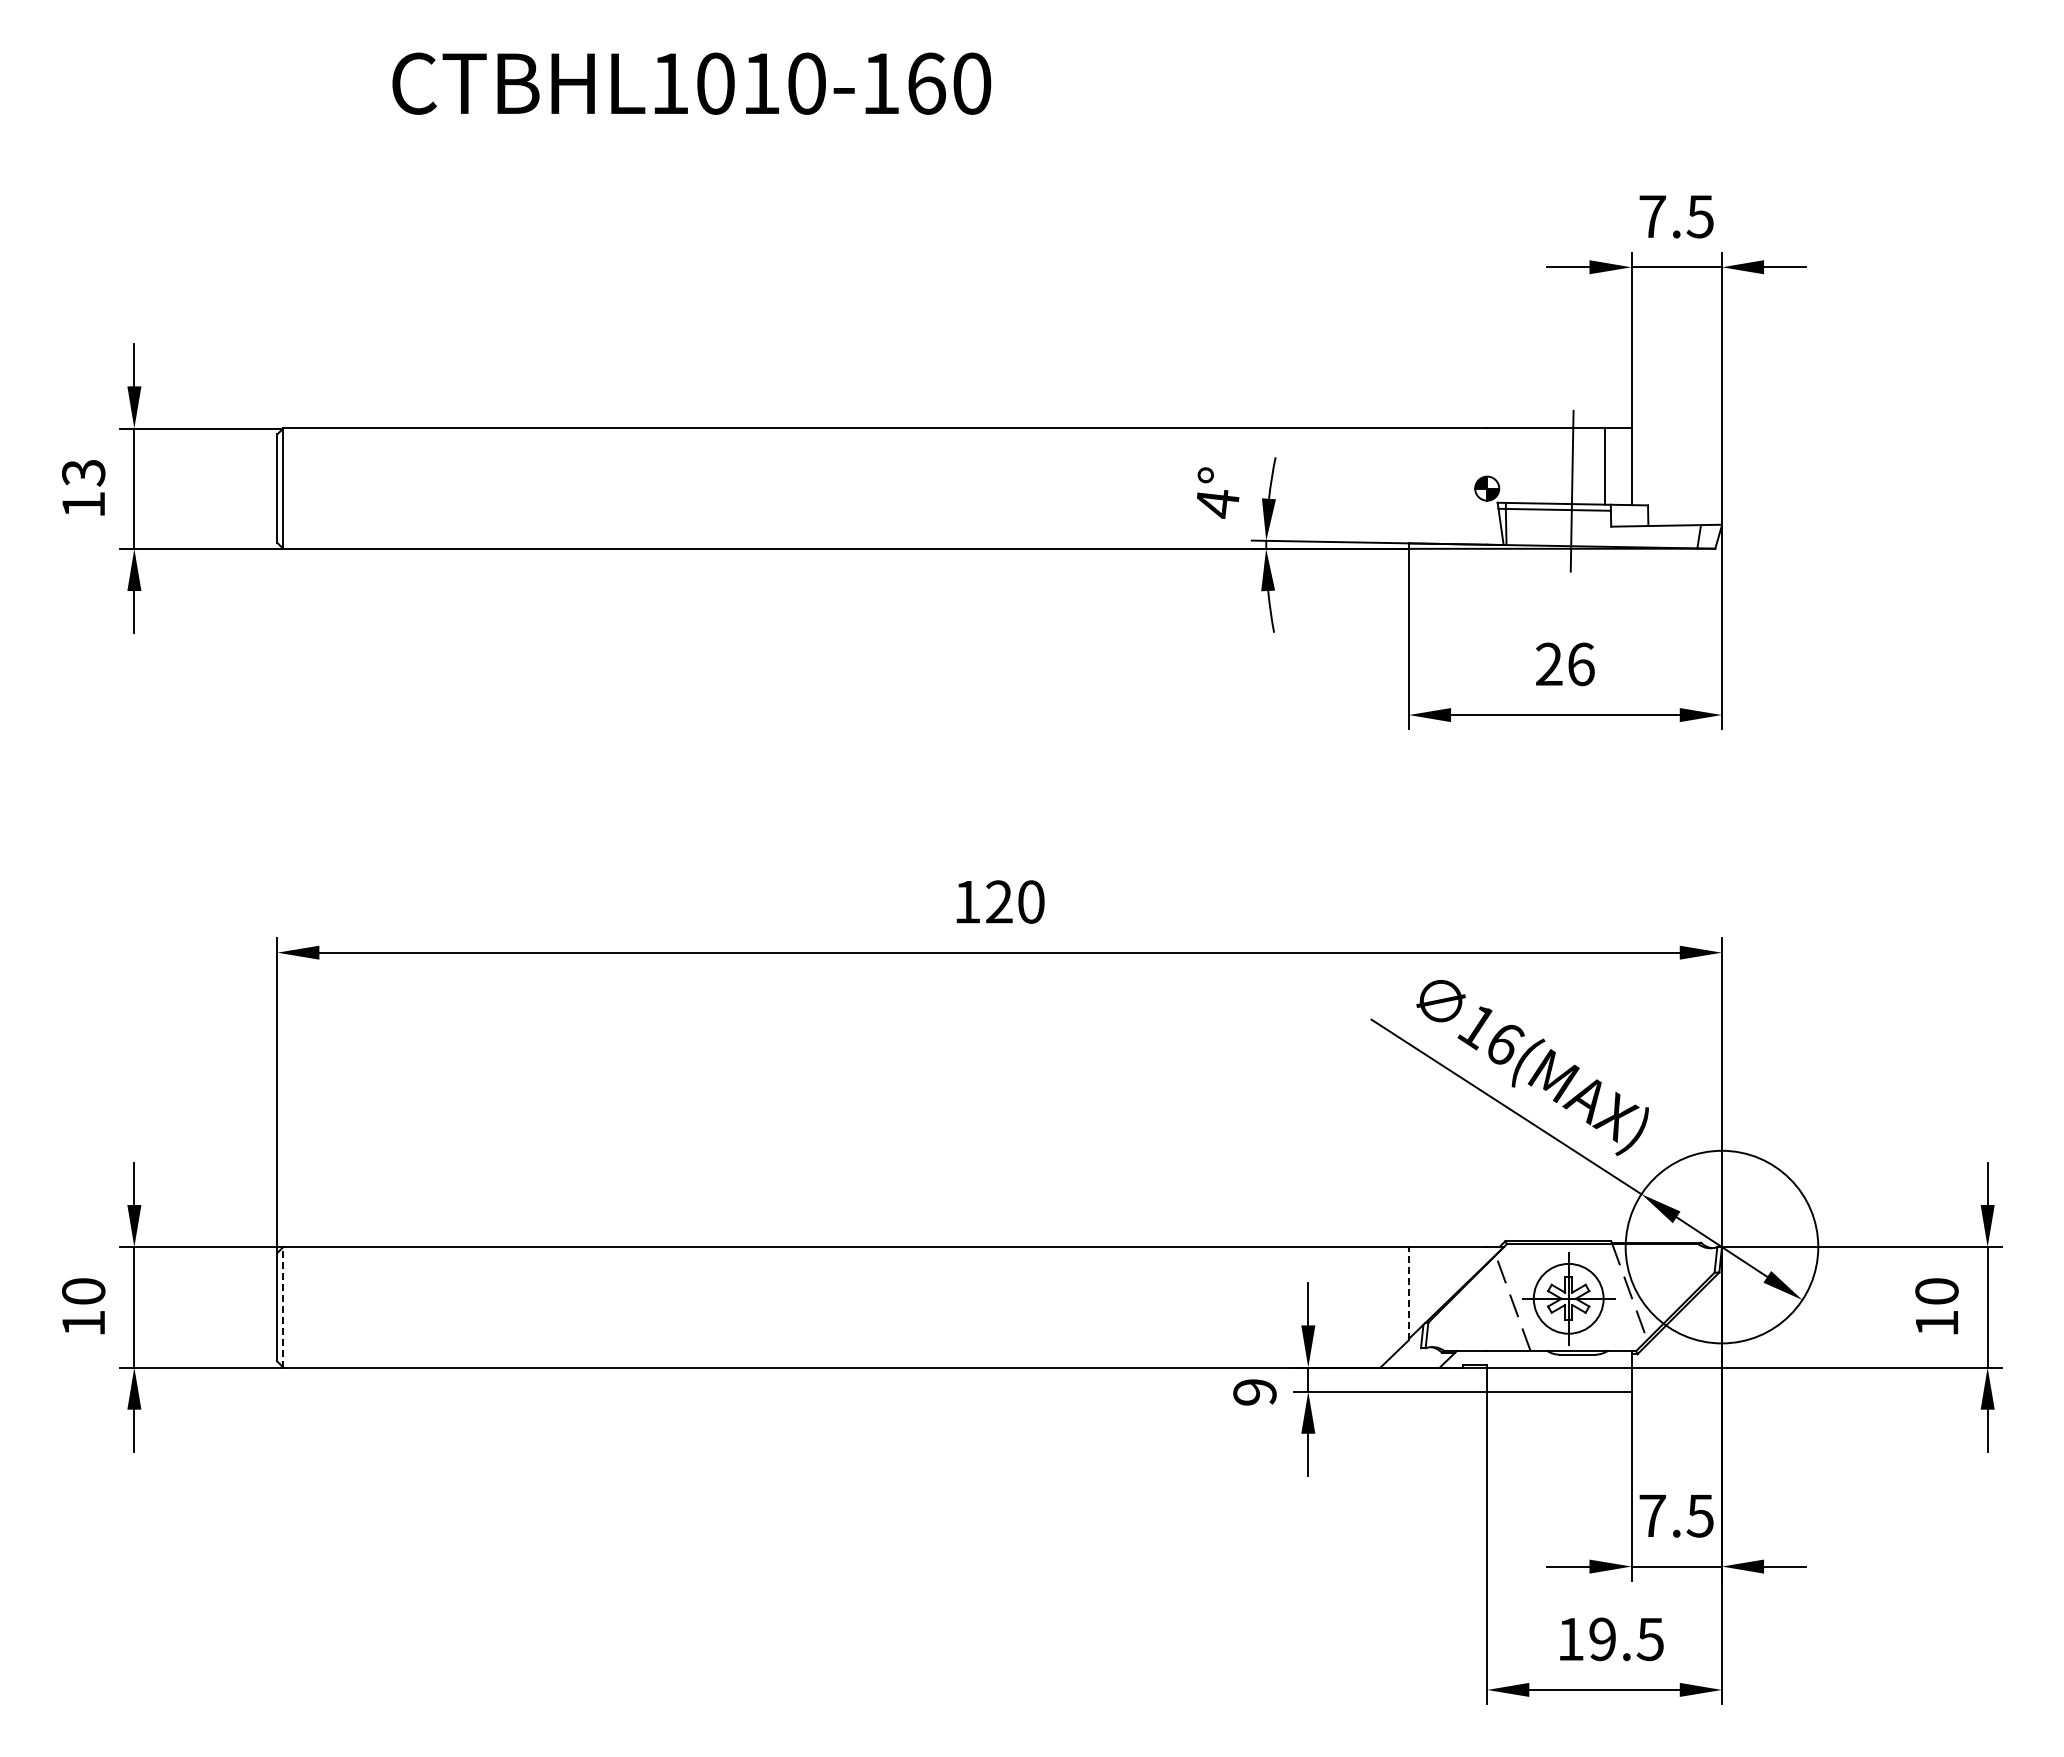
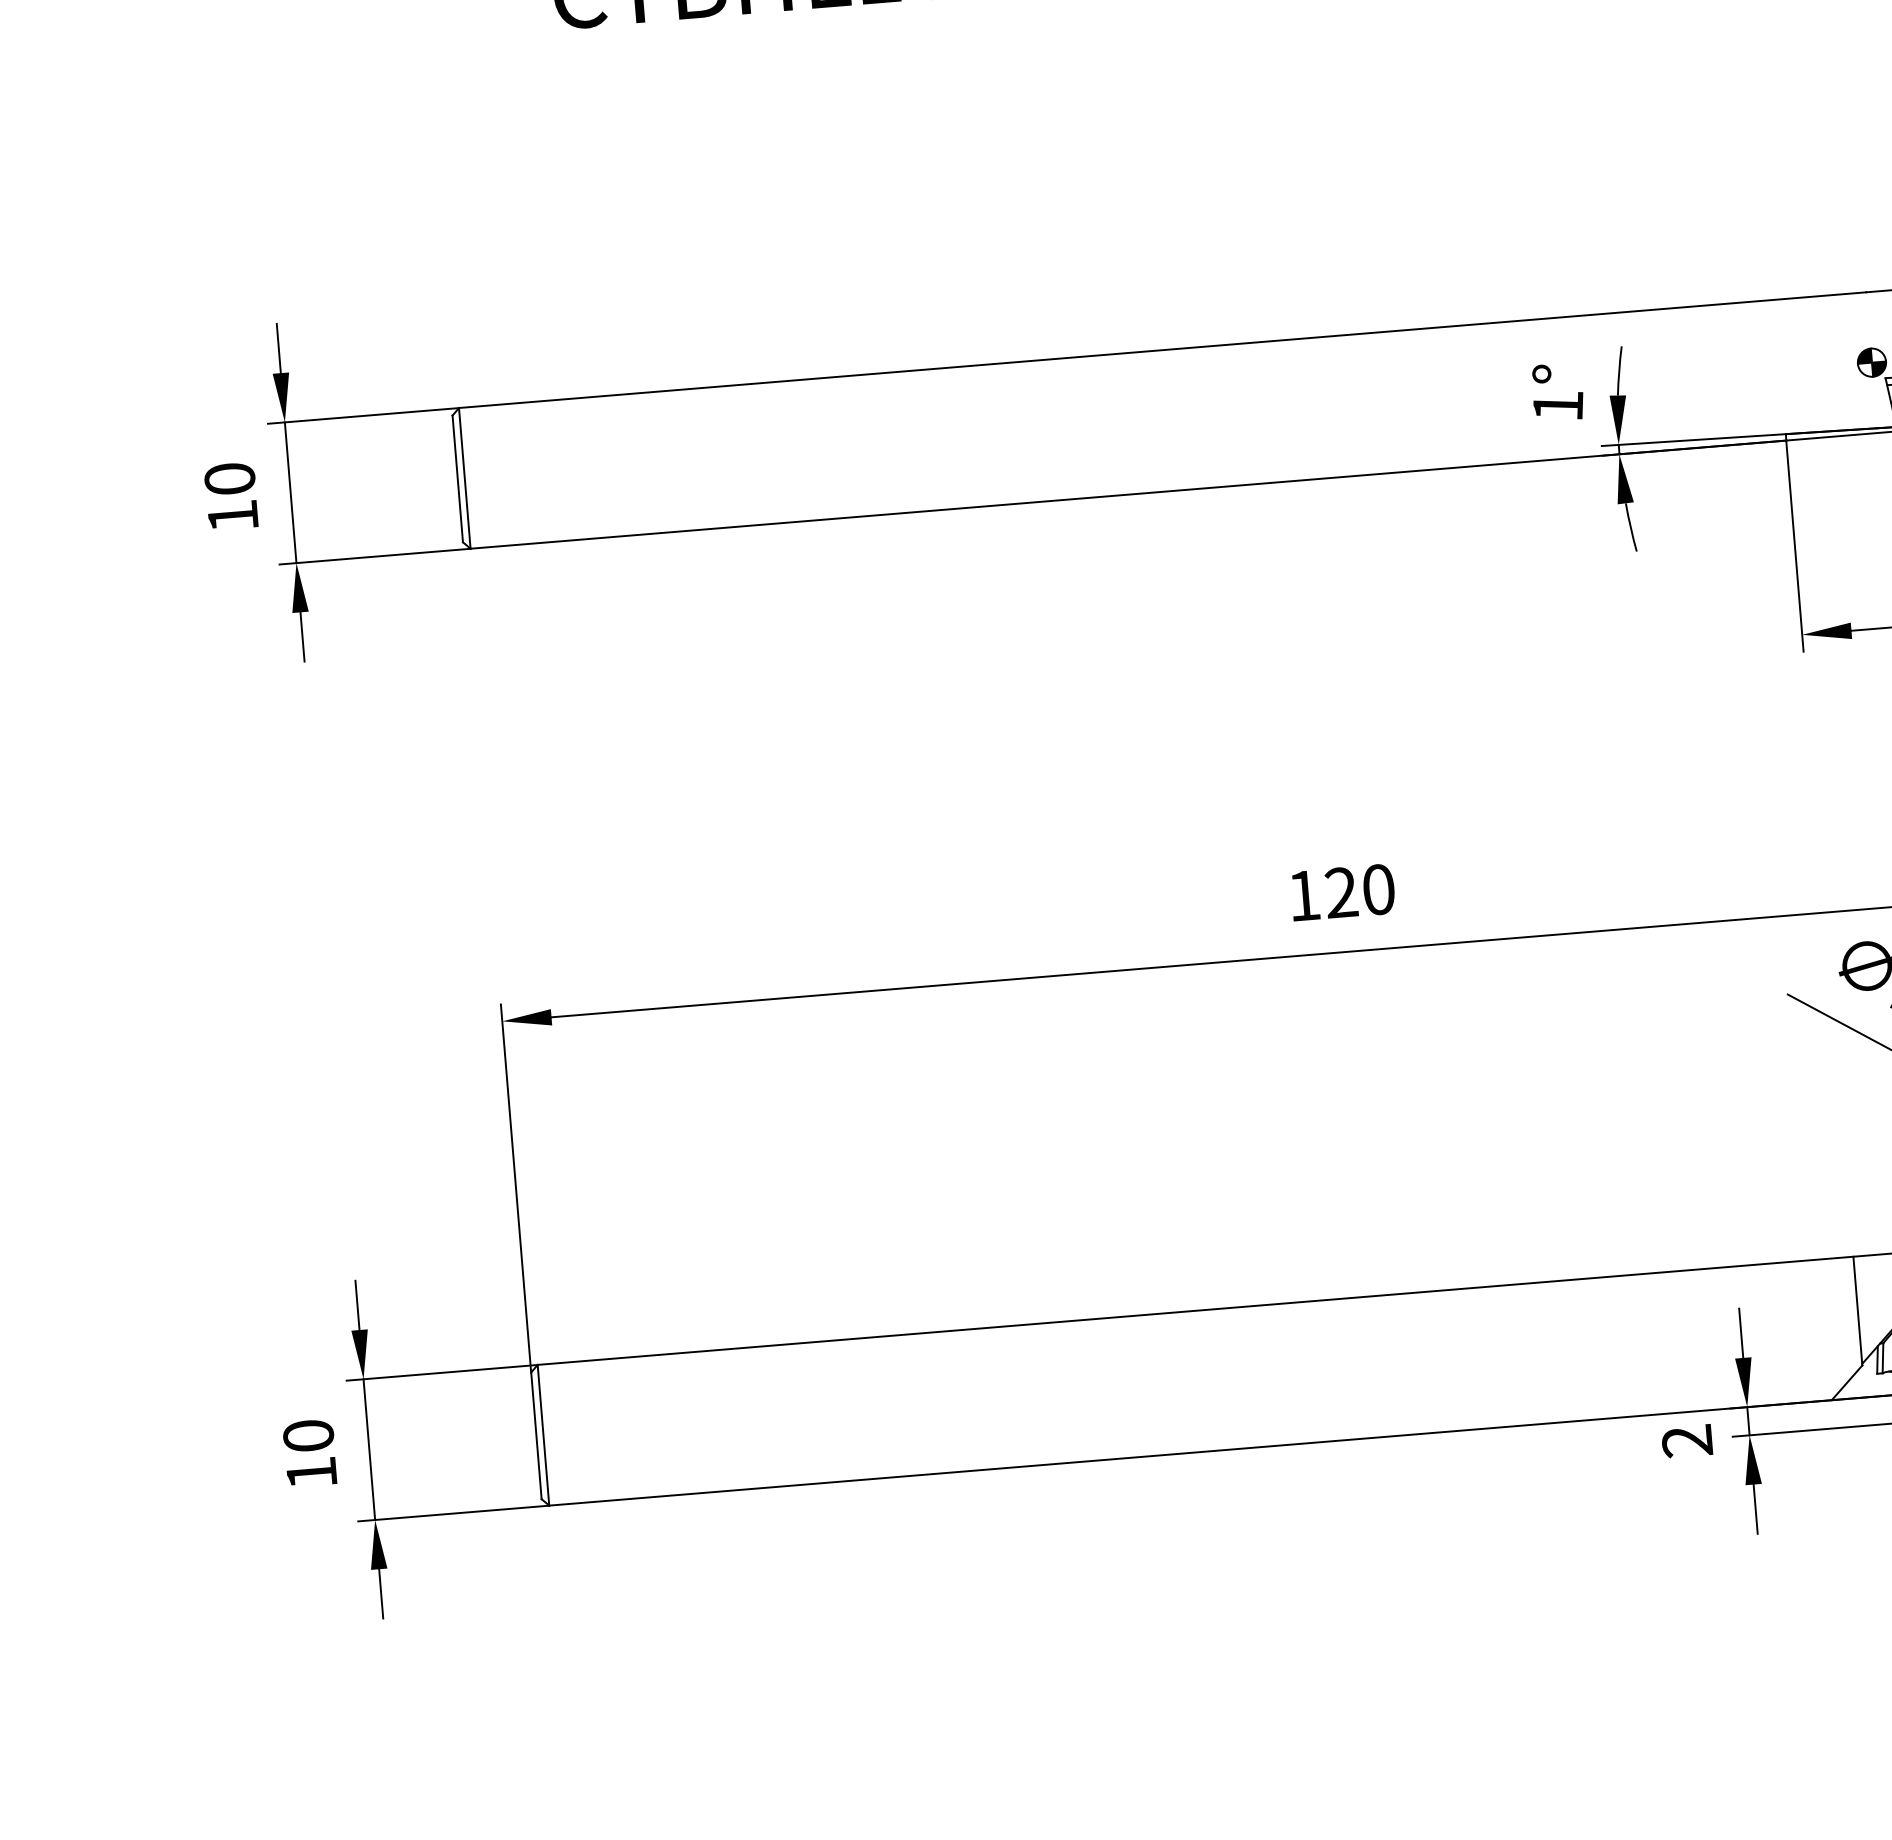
text: (83, 472) -> (229, 478), 13 -> 10
text: (1217, 504) -> (1558, 407), 4° -> 1°
line: (1408, 1293) -> (1857, 1311), dashed -> solid
line: (283, 1306) -> (543, 1434), dashed -> solid
text: (1254, 1392) -> (1686, 1441), 9 -> 2

